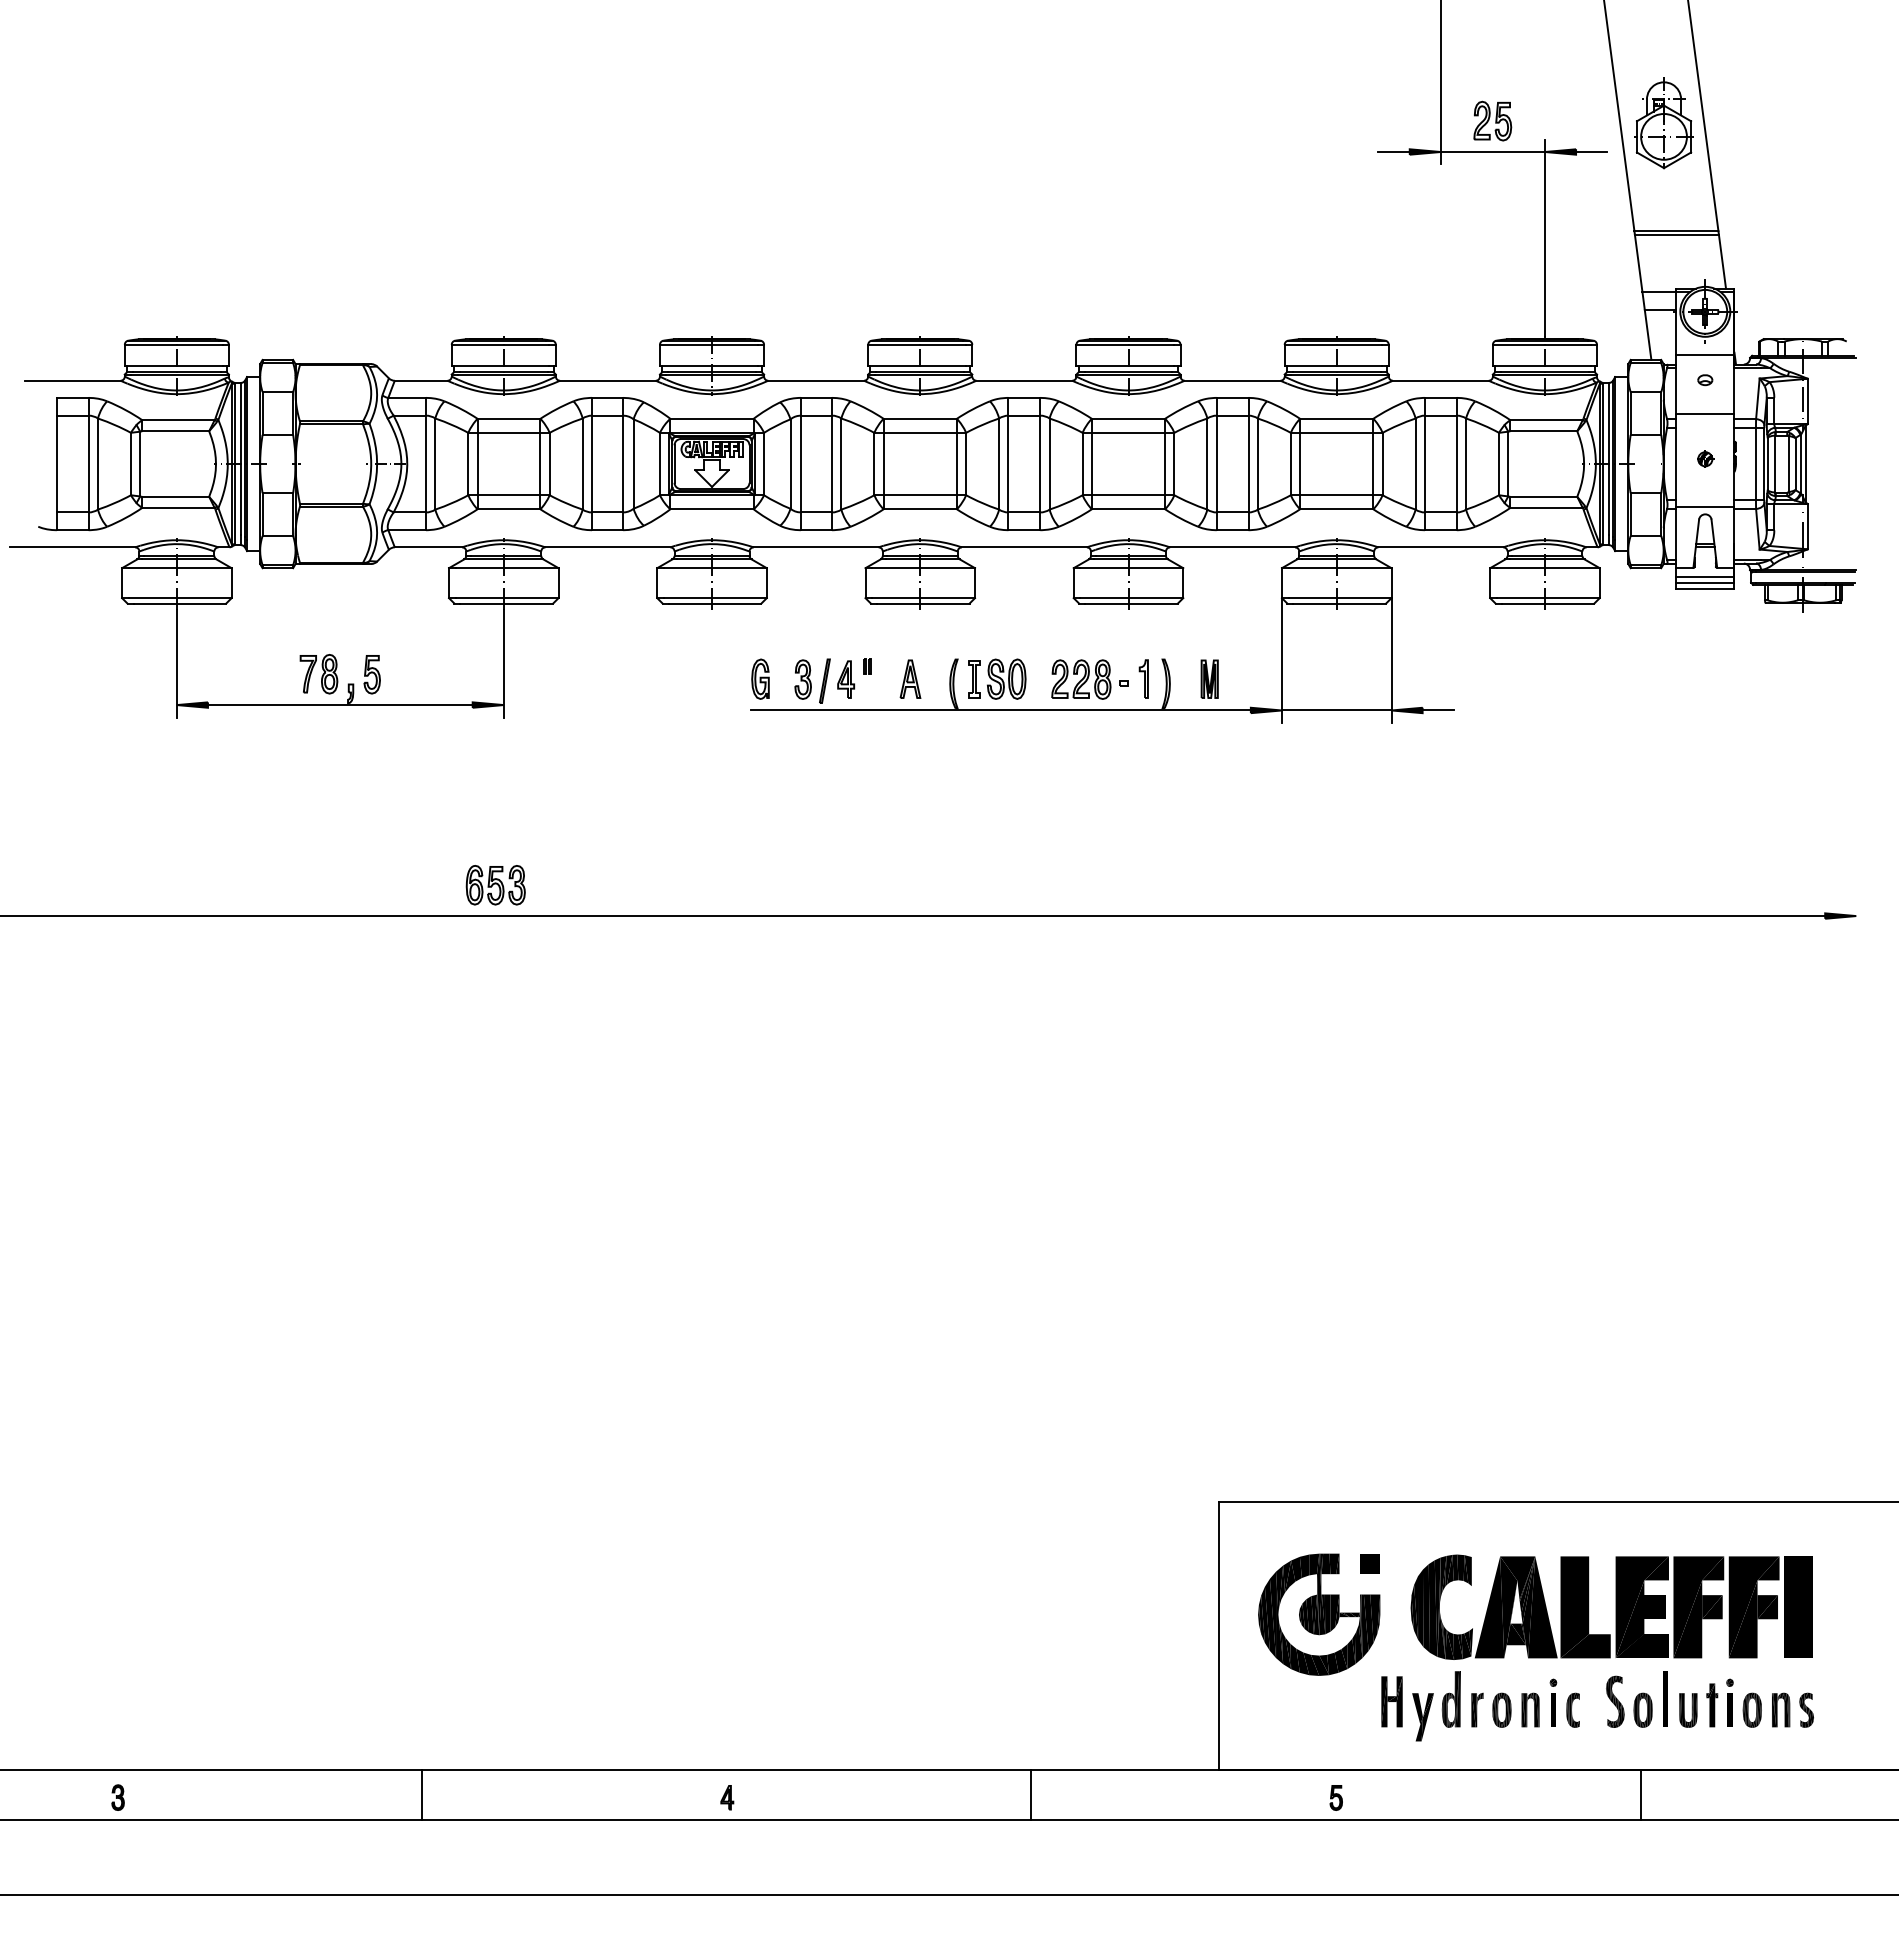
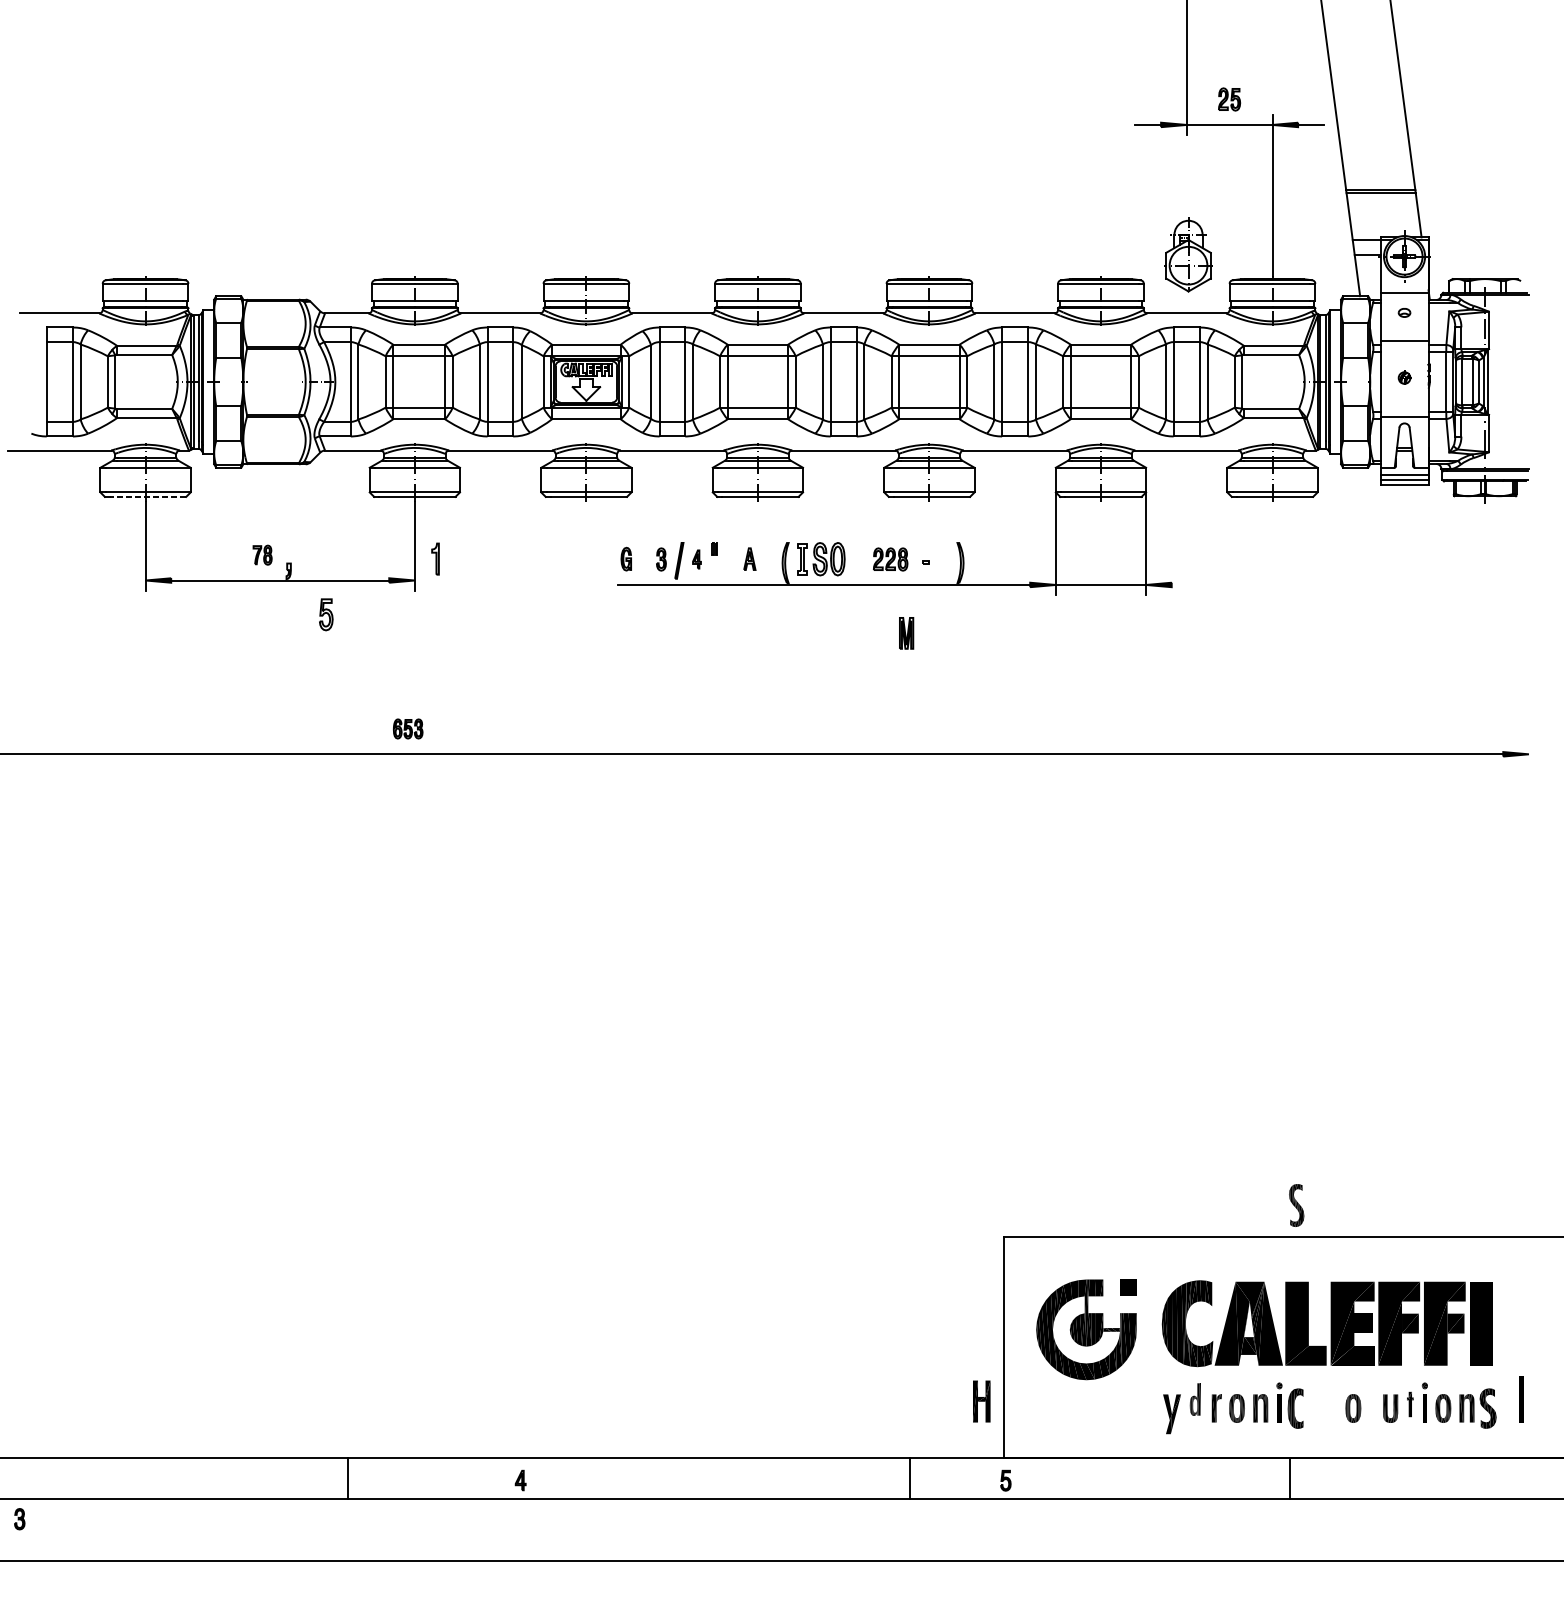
part: (1492, 120) -> (1229, 99), size x0.7
part: (1663, 123) -> (1188, 254), moved
line: (179, 603) -> (147, 496), solid -> dashed
part: (318, 674) -> (262, 555), size x0.6
part: (371, 674) -> (325, 614), moved
part: (760, 678) -> (626, 558), size x0.7
part: (910, 678) -> (749, 558), size x0.7
part: (1143, 678) -> (435, 558), moved
part: (1209, 678) -> (906, 632), moved
part: (802, 679) -> (660, 559), size x0.7
part: (846, 679) -> (697, 559), size x0.6
part: (1081, 679) -> (890, 559), size x0.7
line: (1437, 710) -> (1183, 584), removed
part: (495, 885) -> (408, 729), size x0.6
line: (1665, 1698) -> (1521, 1398), moved
part: (1450, 1699) -> (1194, 1399), size x0.7
part: (1391, 1701) -> (981, 1401), moved
part: (1615, 1701) -> (1296, 1205), moved
part: (1712, 1705) -> (1410, 1404), size x0.7
part: (1572, 1709) -> (1295, 1407), size x1.4
part: (1806, 1709) -> (1487, 1407), size x1.4
line: (1031, 1795) -> (910, 1478), moved
line: (1640, 1795) -> (1290, 1478), moved
part: (117, 1797) -> (19, 1519), moved
part: (727, 1797) -> (520, 1480), moved
part: (1335, 1797) -> (1005, 1480), moved

